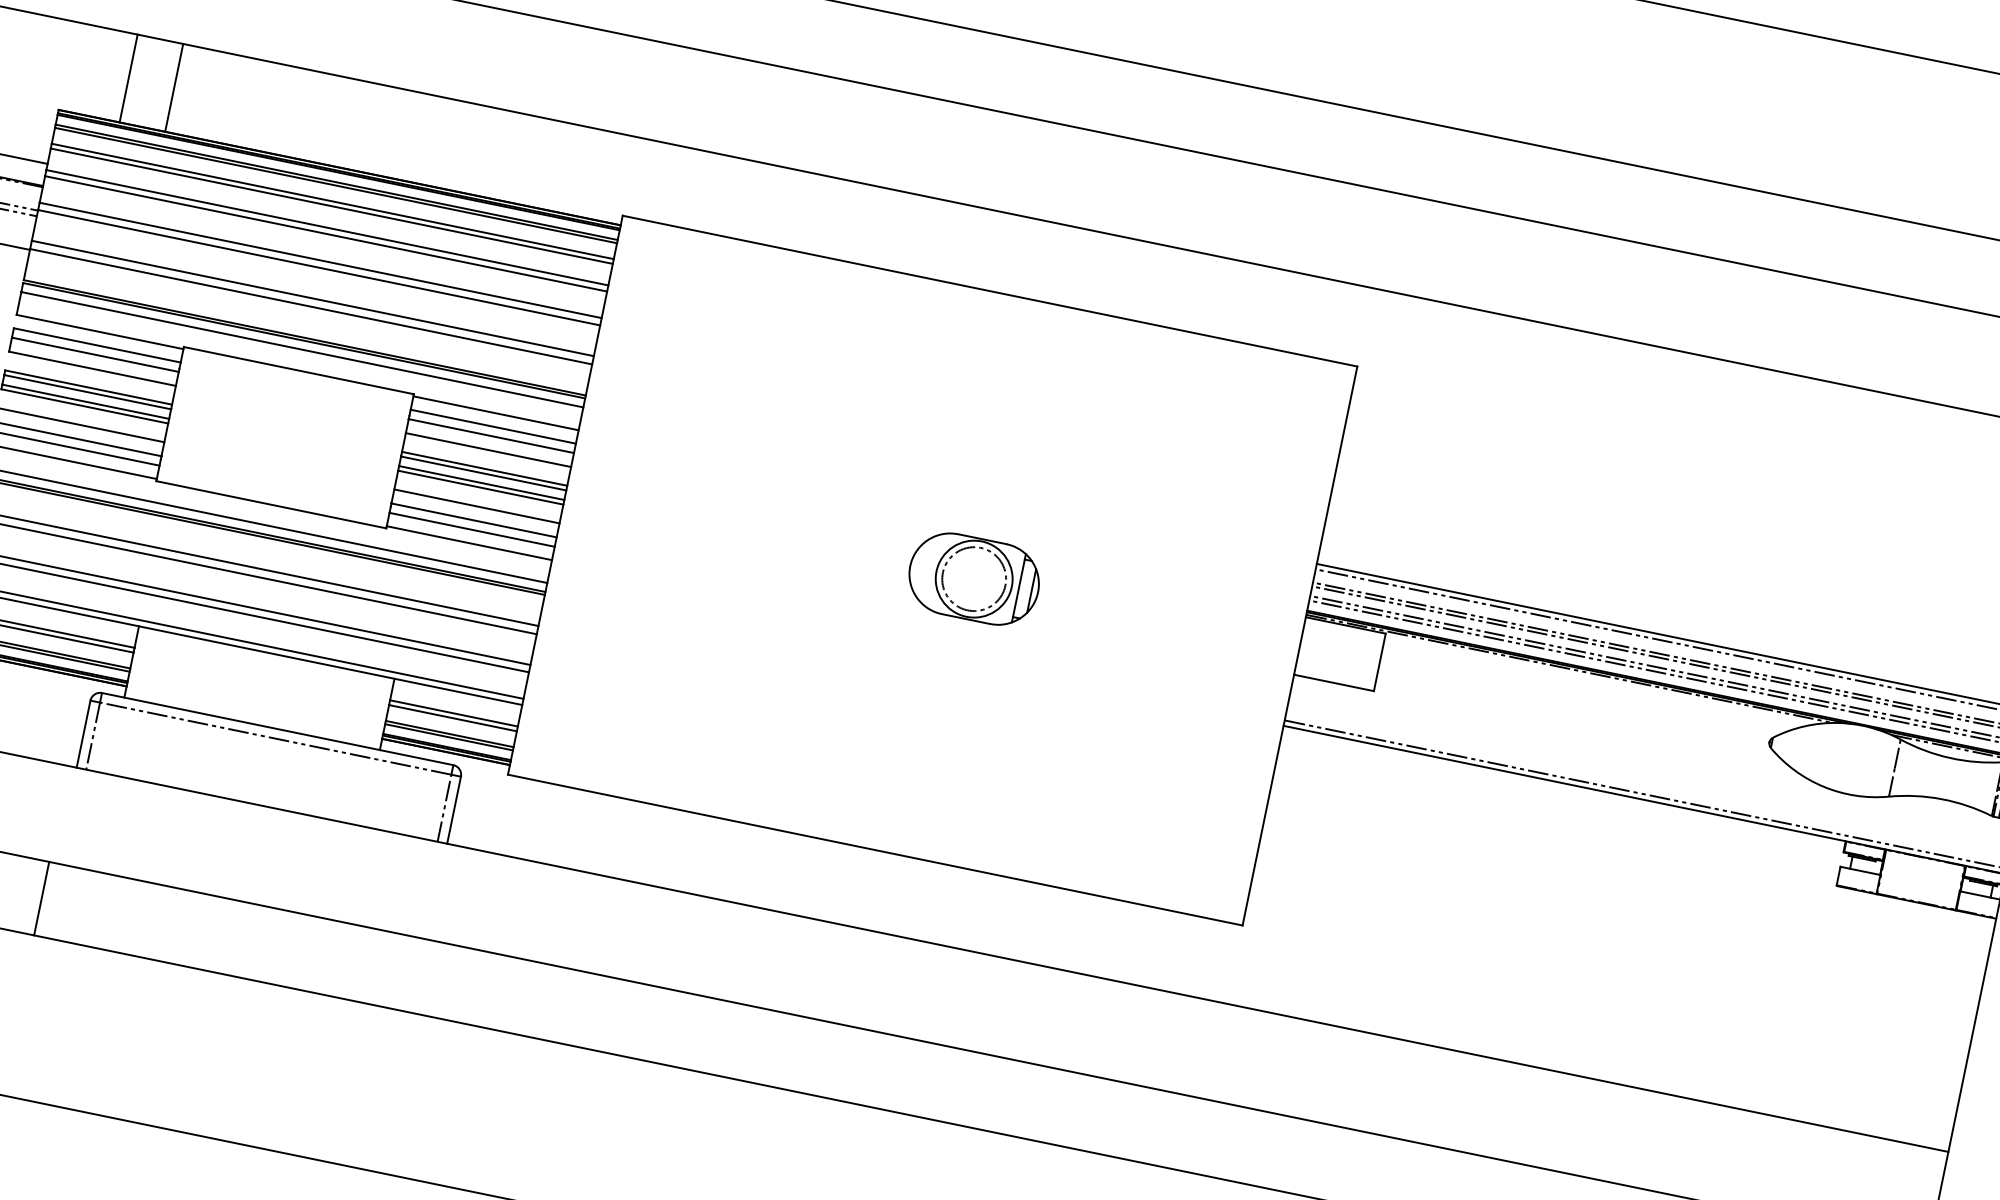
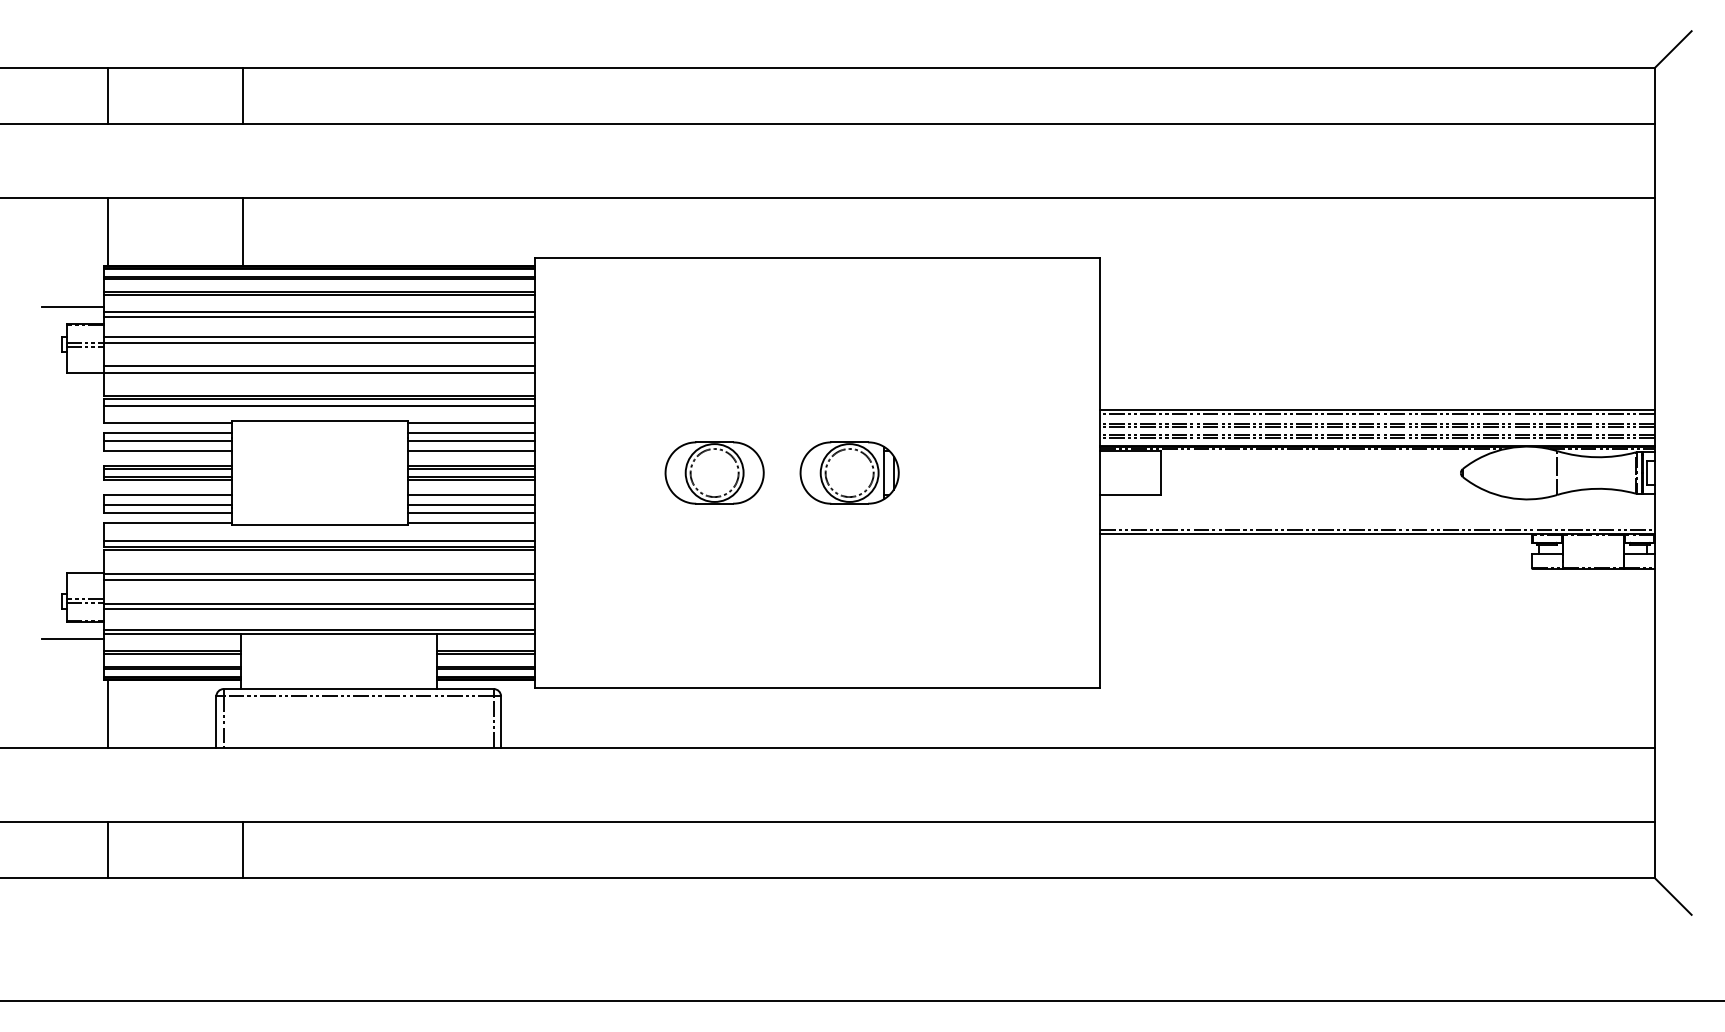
line: (128, 78) -> (108, 231), moved
line: (174, 87) -> (243, 231), moved
part: (798, 542) -> (714, 472), added
line: (41, 898) -> (243, 849), moved

